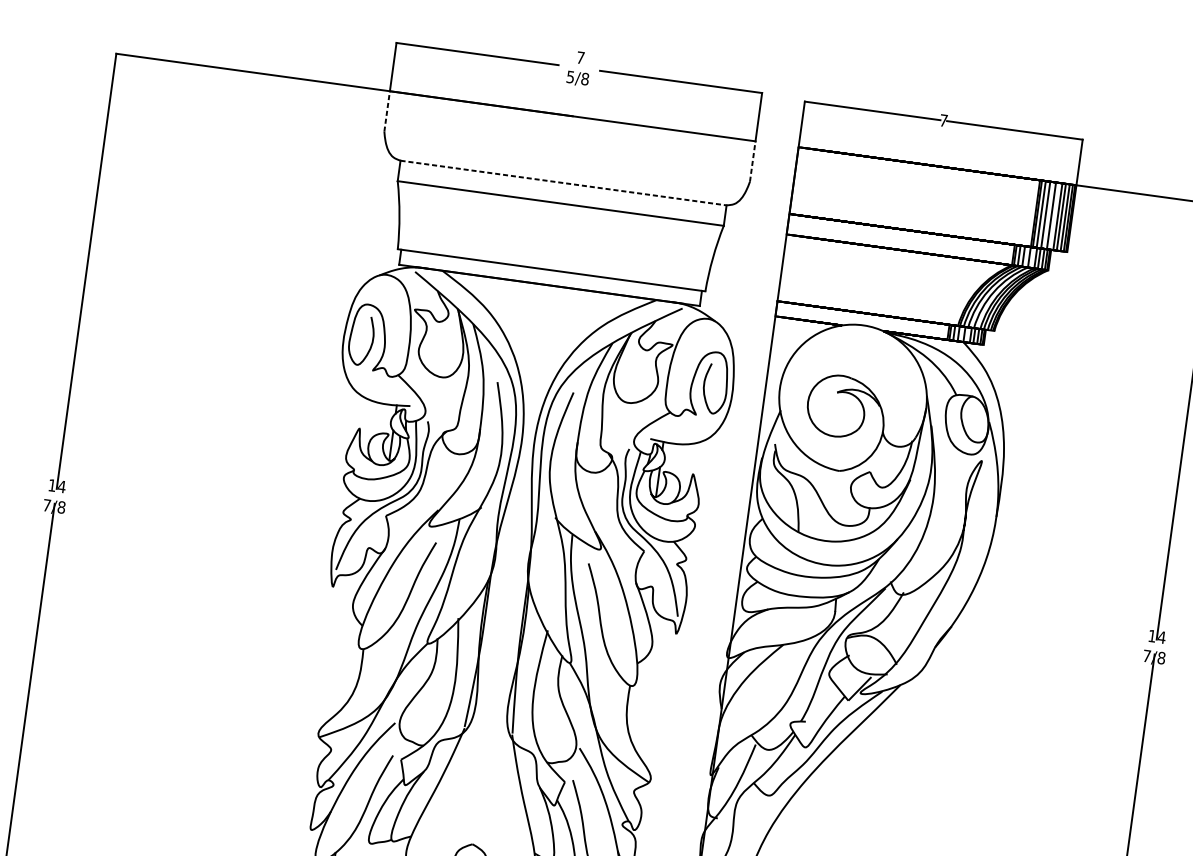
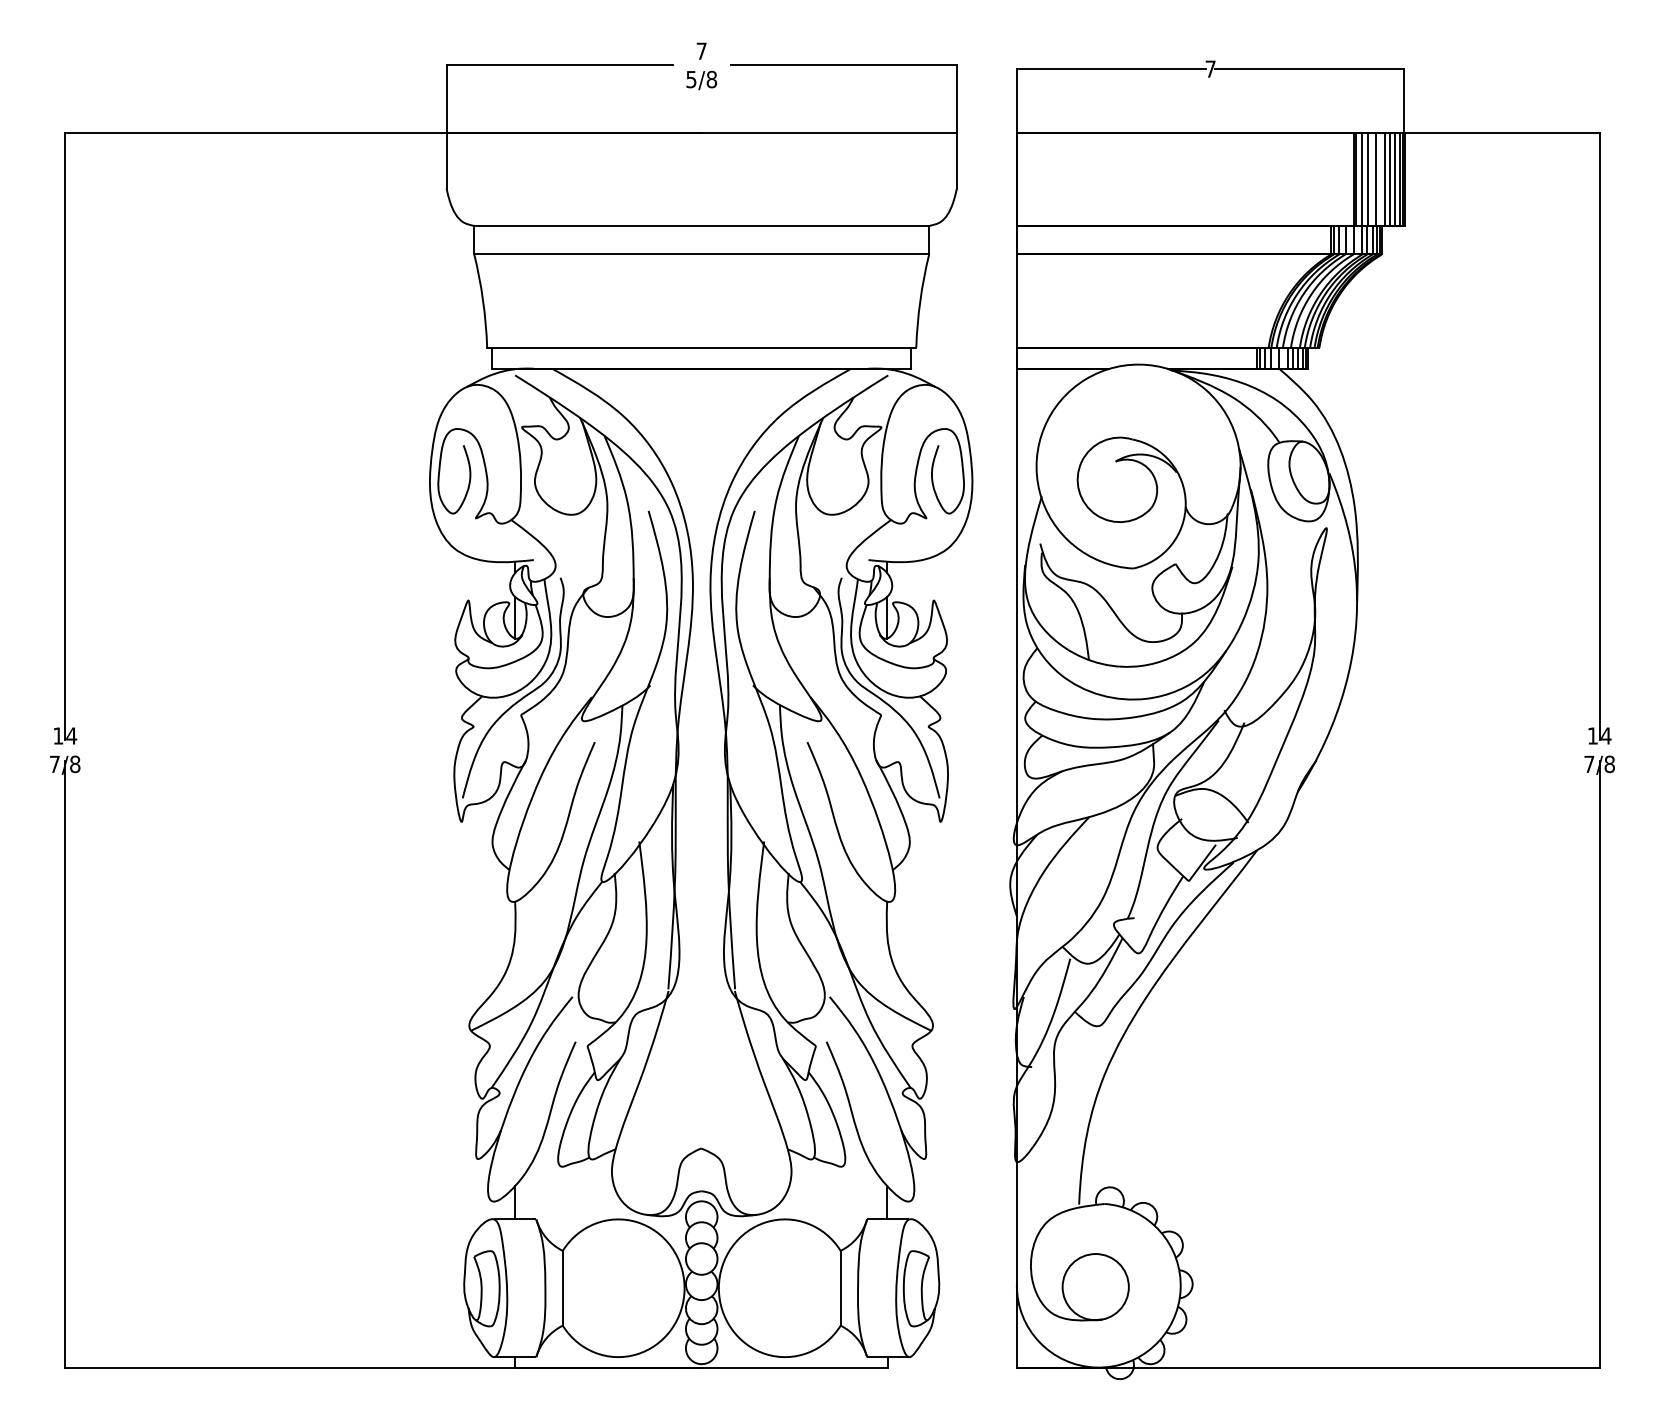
line: (387, 111) -> (446, 160), dashed -> solid
line: (752, 161) -> (956, 160), dashed -> solid
line: (564, 182) -> (702, 225), dashed -> solid

